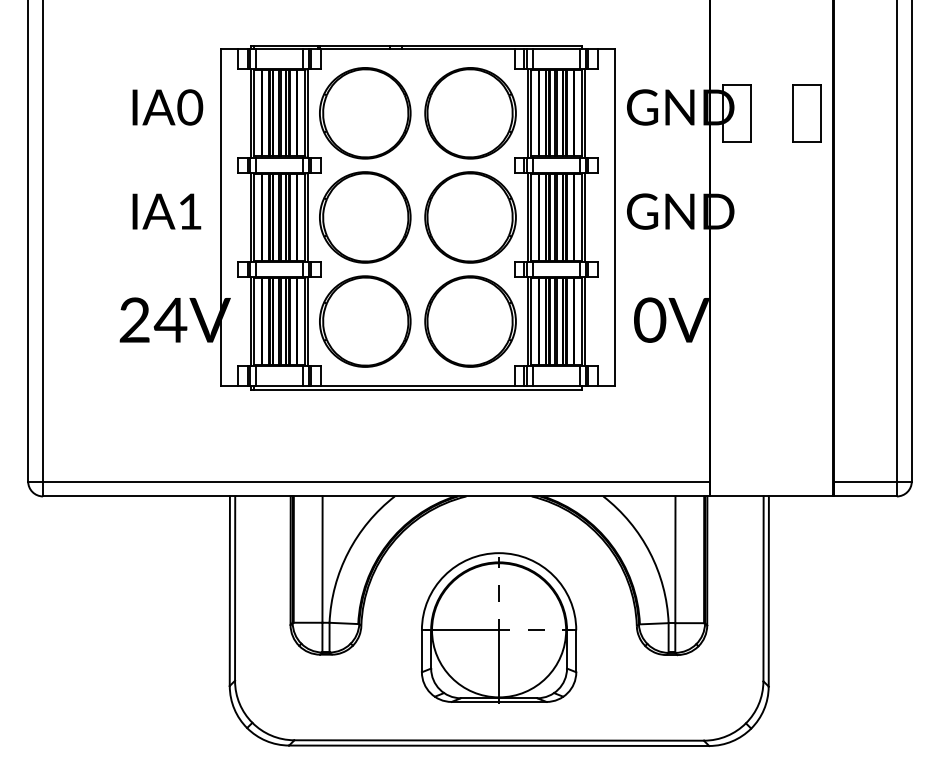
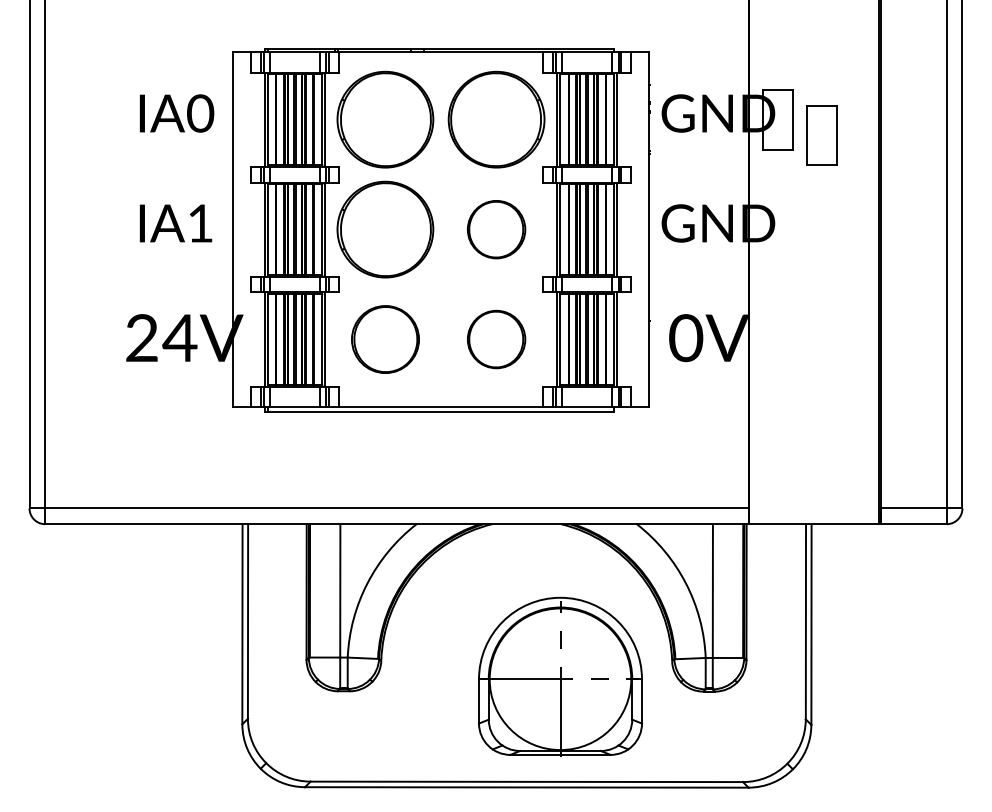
part: (806, 113) -> (821, 135), moved
part: (470, 217) -> (496, 229), size x0.6
part: (365, 321) -> (385, 339), size x0.7
part: (470, 321) -> (496, 339), size x0.6
part: (499, 627) -> (560, 676), moved

